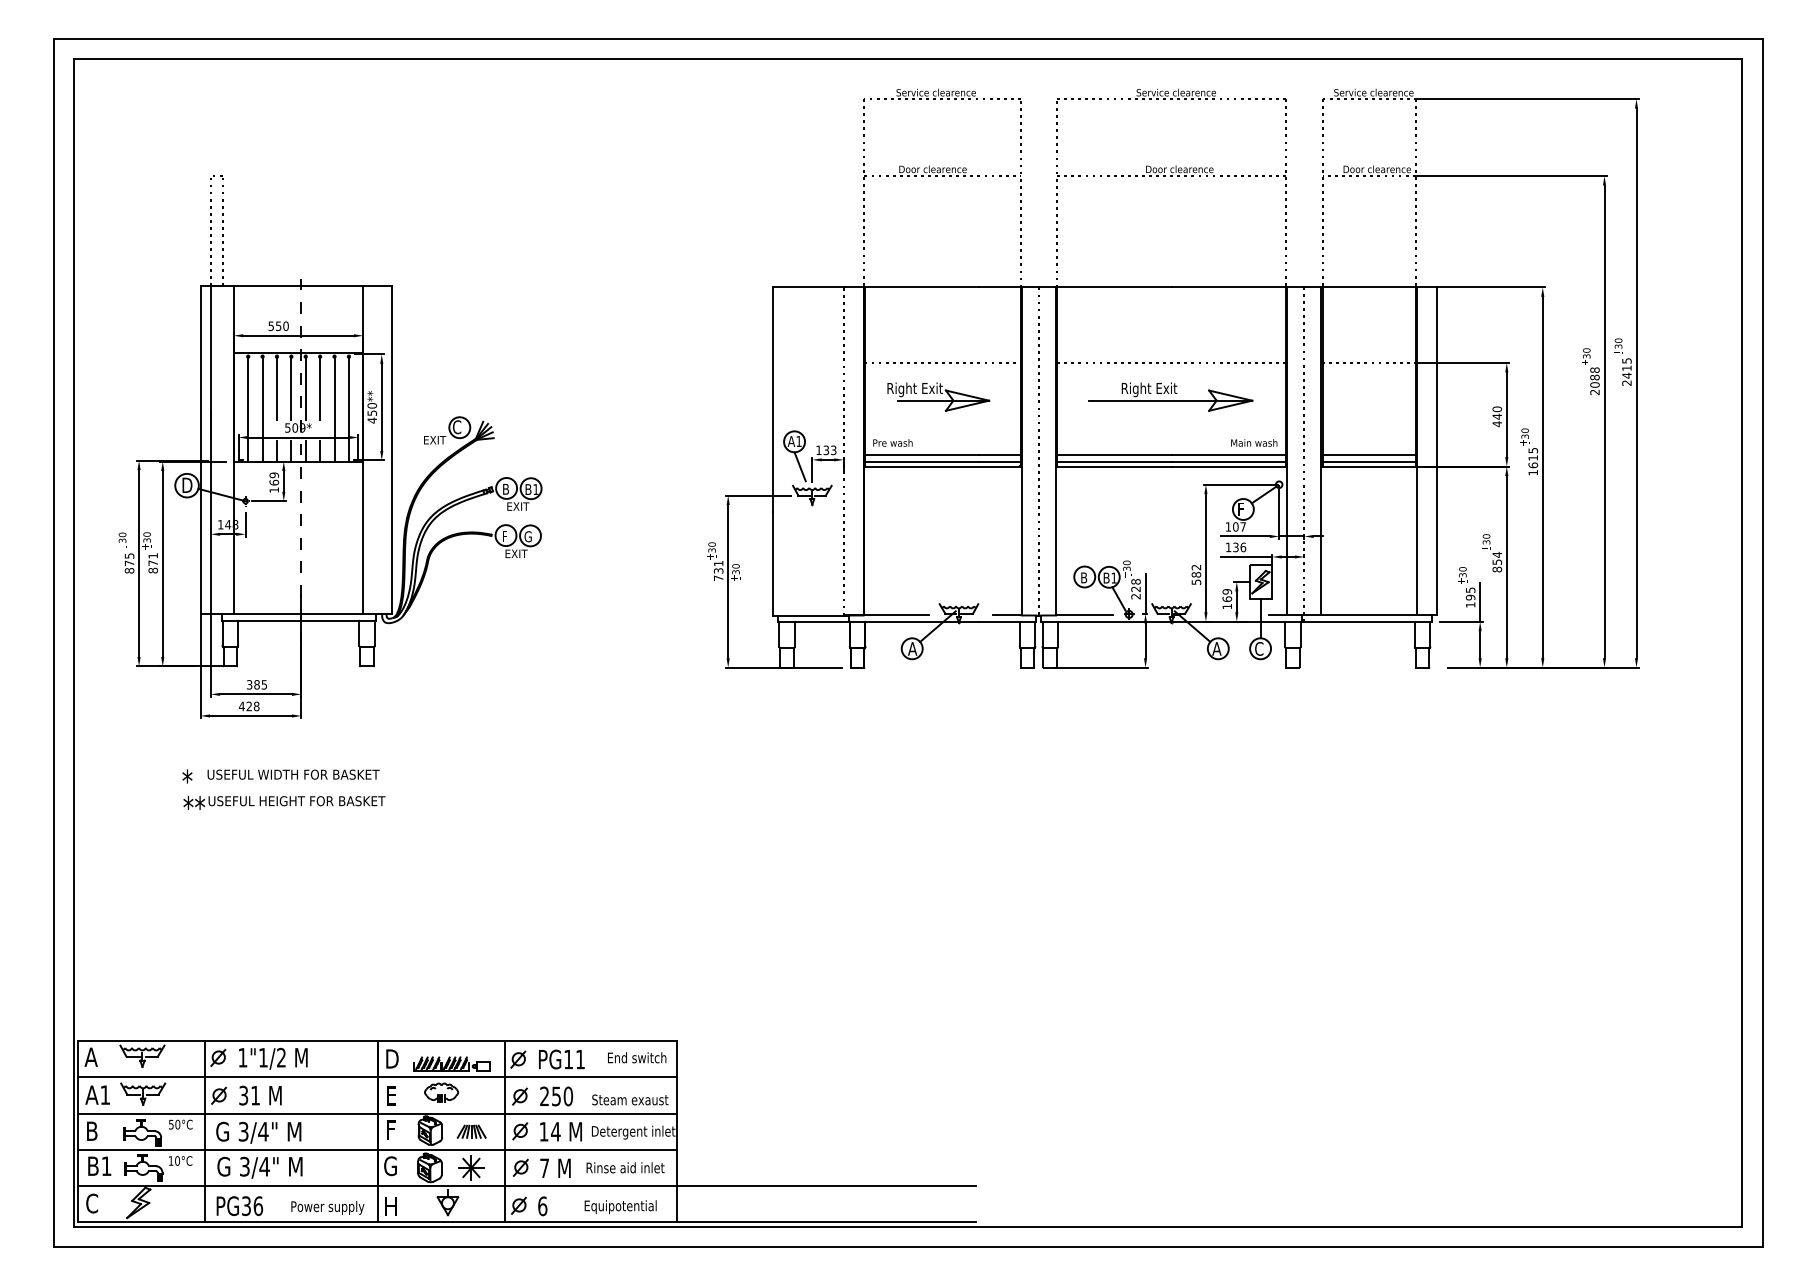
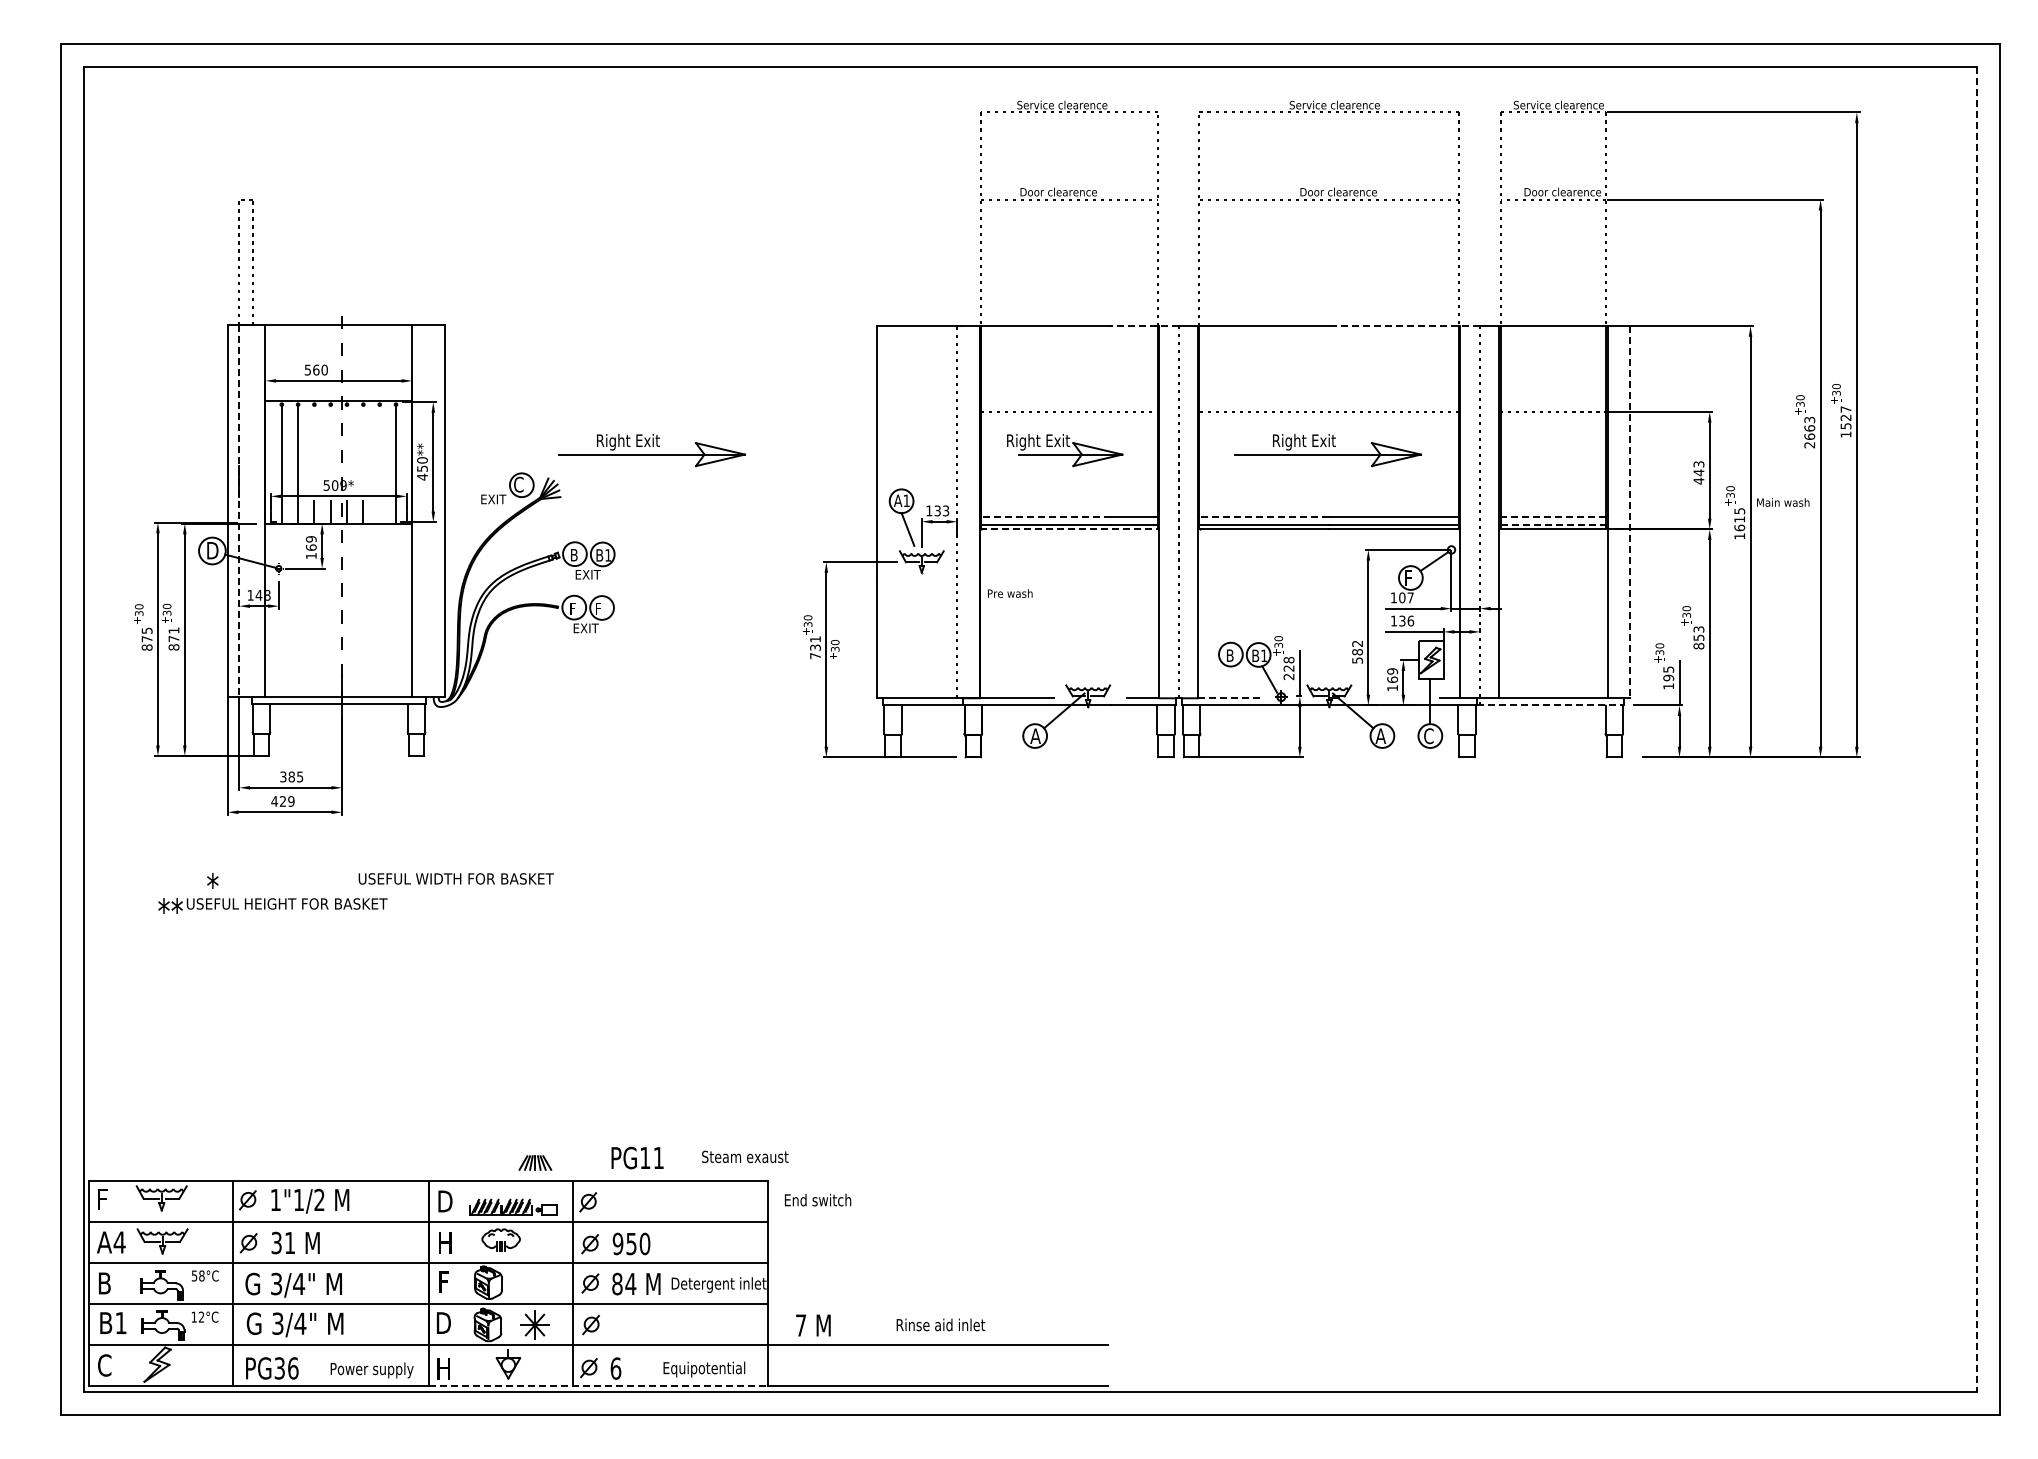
line: (1008, 287) -> (1144, 326), solid -> dashed
line: (1237, 287) -> (1404, 326), solid -> dashed
text: (278, 325) -> (316, 369), 550 -> 560
text: (1626, 371) -> (1845, 421), 2415 -> 1527
text: (1594, 376) -> (1809, 427), 2088 -> 2663
line: (277, 388) -> (314, 440), removed
line: (291, 388) -> (330, 440), removed
line: (306, 388) -> (347, 440), removed
line: (320, 388) -> (363, 440), removed
part: (574, 397) -> (651, 450), added
line: (334, 409) -> (379, 464), removed
text: (1496, 409) -> (1698, 464), 440 -> 443
text: (893, 442) -> (1010, 593), moved
text: (1254, 442) -> (1783, 502), moved
line: (210, 450) -> (239, 511), solid -> dashed
line: (1436, 451) -> (1630, 512), solid -> dashed
line: (921, 455) -> (1045, 516), solid -> dashed
line: (1114, 455) -> (1264, 516), solid -> dashed
line: (1369, 455) -> (1553, 516), solid -> dashed
line: (1369, 462) -> (1553, 524), solid -> dashed
line: (942, 466) -> (1069, 529), solid -> dashed
text: (528, 536) -> (599, 608), G -> F
text: (1496, 554) -> (1698, 629), 854 -> 853
line: (1085, 615) -> (1231, 698), solid -> dashed
line: (1366, 621) -> (1550, 705), solid -> dashed
line: (1741, 643) -> (1976, 729), solid -> dashed
text: (256, 706) -> (291, 801), 428 -> 429
text: (292, 774) -> (455, 878), moved
text: (284, 802) -> (272, 905), moved
text: (91, 1057) -> (103, 1199), A -> F
text: (637, 1057) -> (818, 1199), moved
text: (561, 1059) -> (637, 1157), moved
text: (105, 1095) -> (119, 1242), A1 -> A4
text: (393, 1095) -> (446, 1242), E -> H
text: (544, 1096) -> (617, 1243), 250 -> 950
text: (630, 1099) -> (745, 1156), moved
text: (177, 1124) -> (201, 1275), 50°C -> 58°C
part: (471, 1131) -> (535, 1162), moved
text: (544, 1131) -> (617, 1283), 14 -> 84
text: (177, 1160) -> (201, 1316), 10°C -> 12°C
text: (390, 1165) -> (443, 1322), G -> D
text: (625, 1167) -> (940, 1324), moved
text: (555, 1168) -> (813, 1325), moved
line: (527, 1222) -> (598, 1386), solid -> dashed

